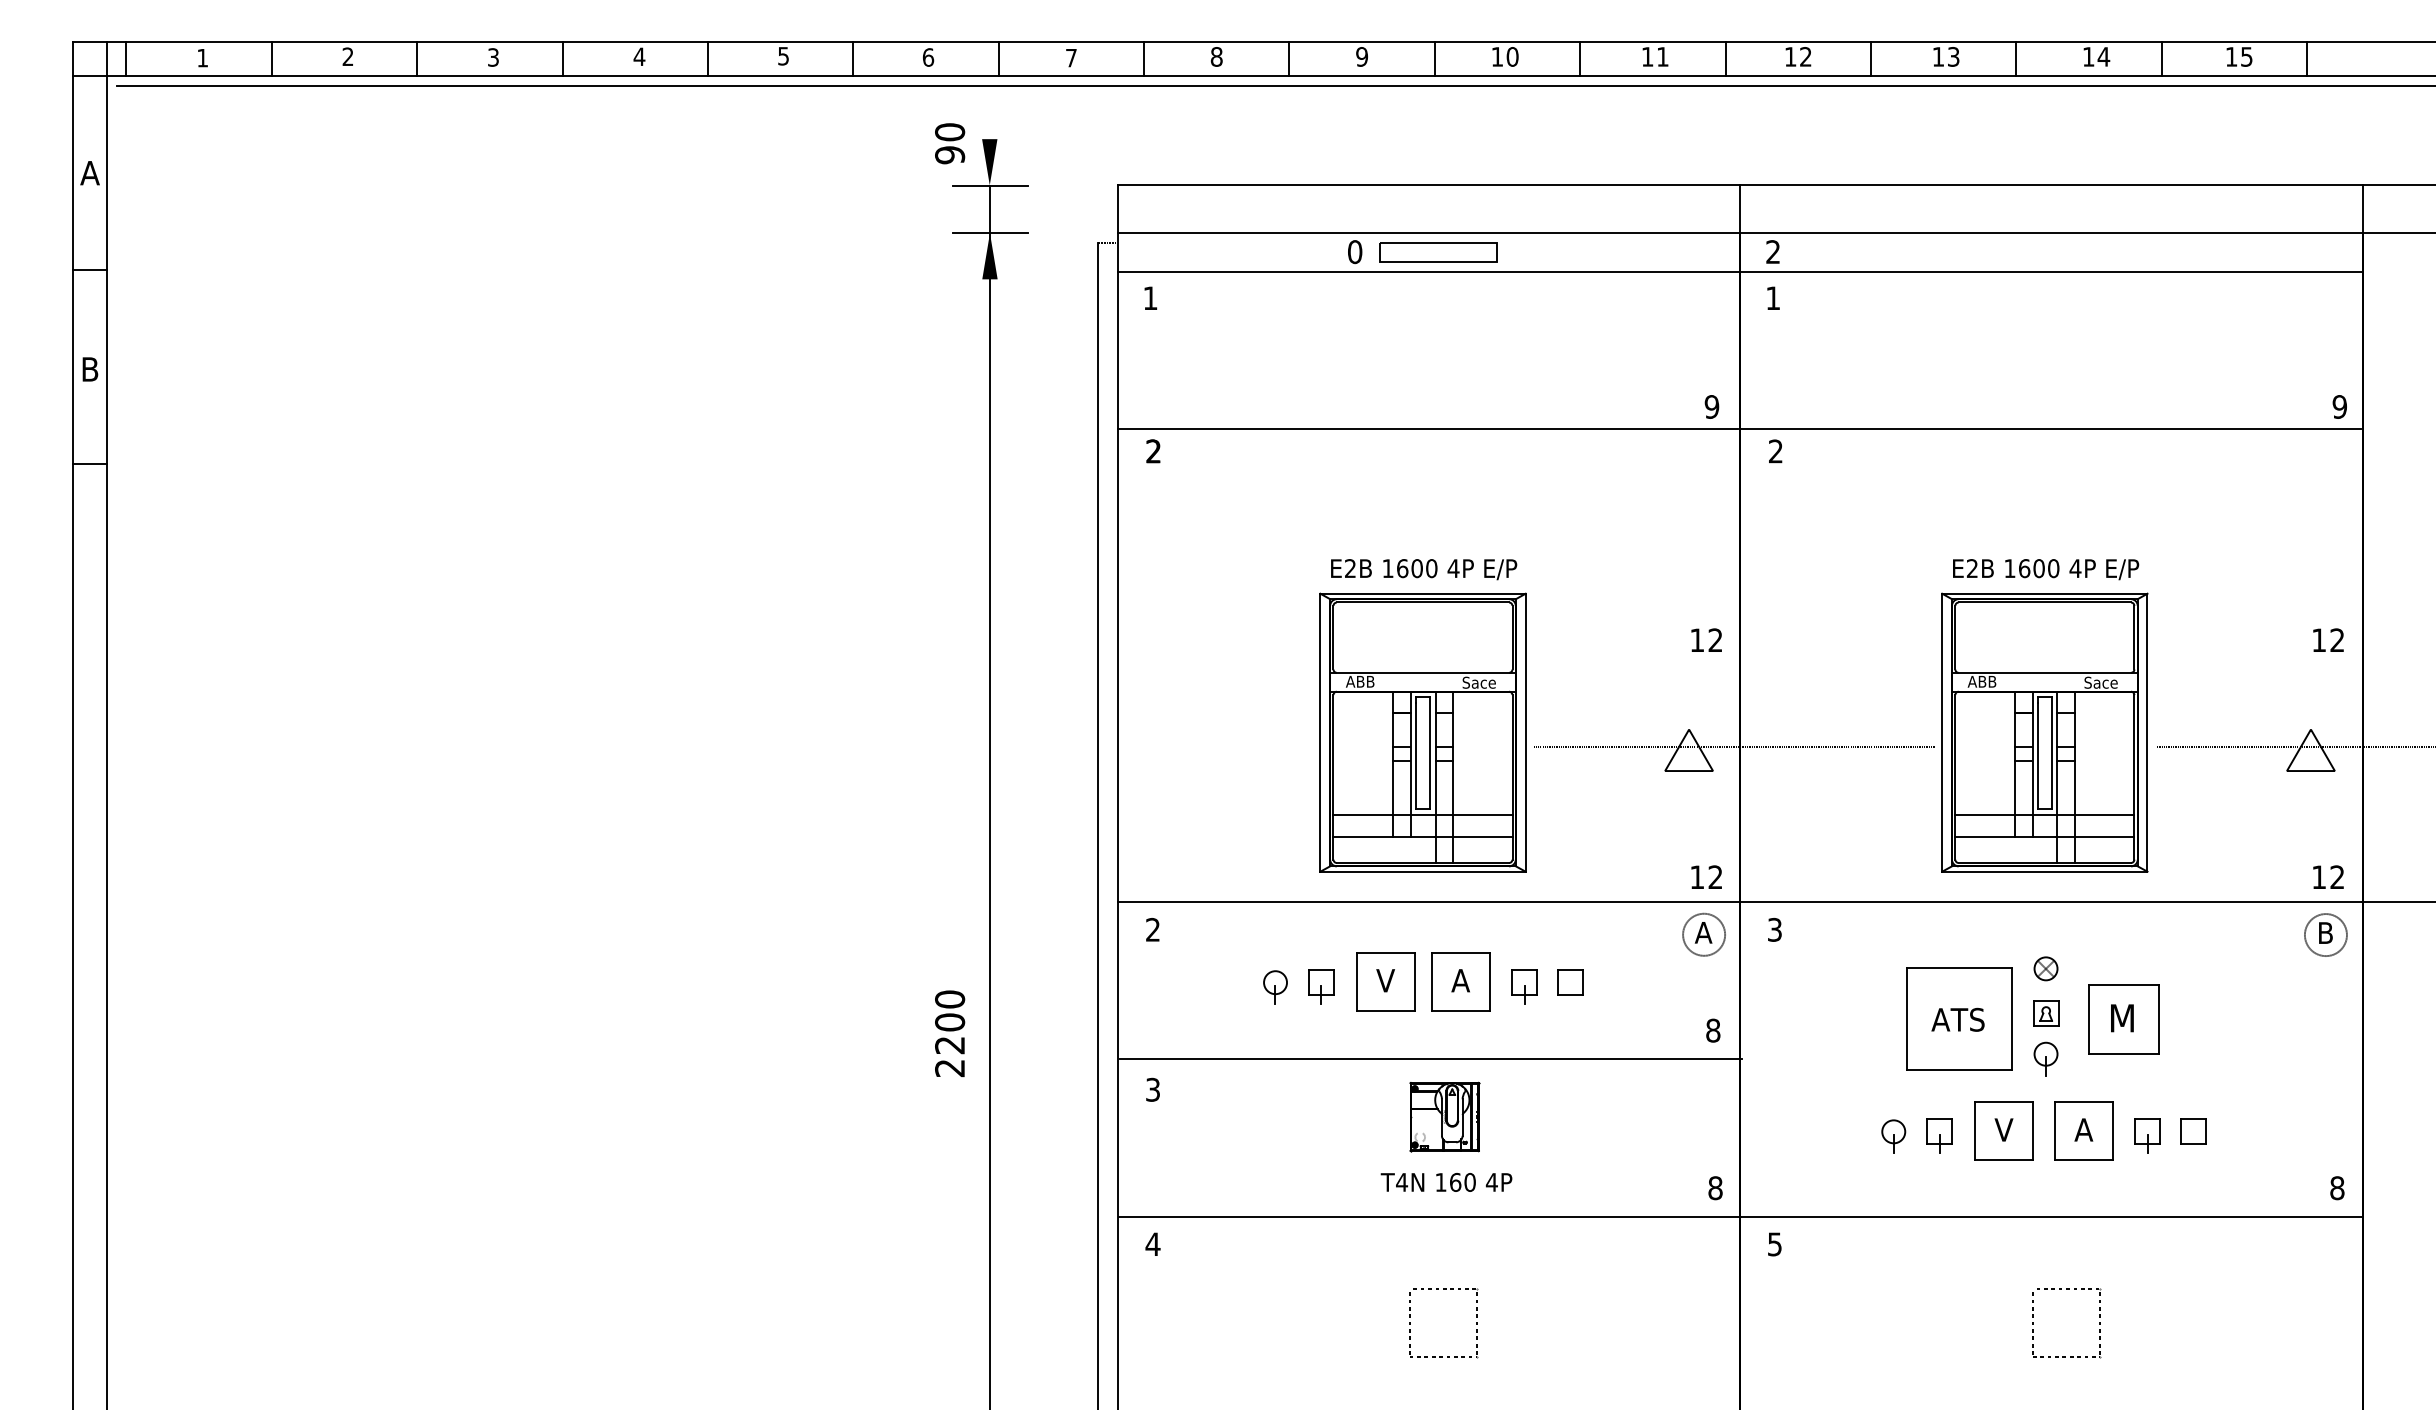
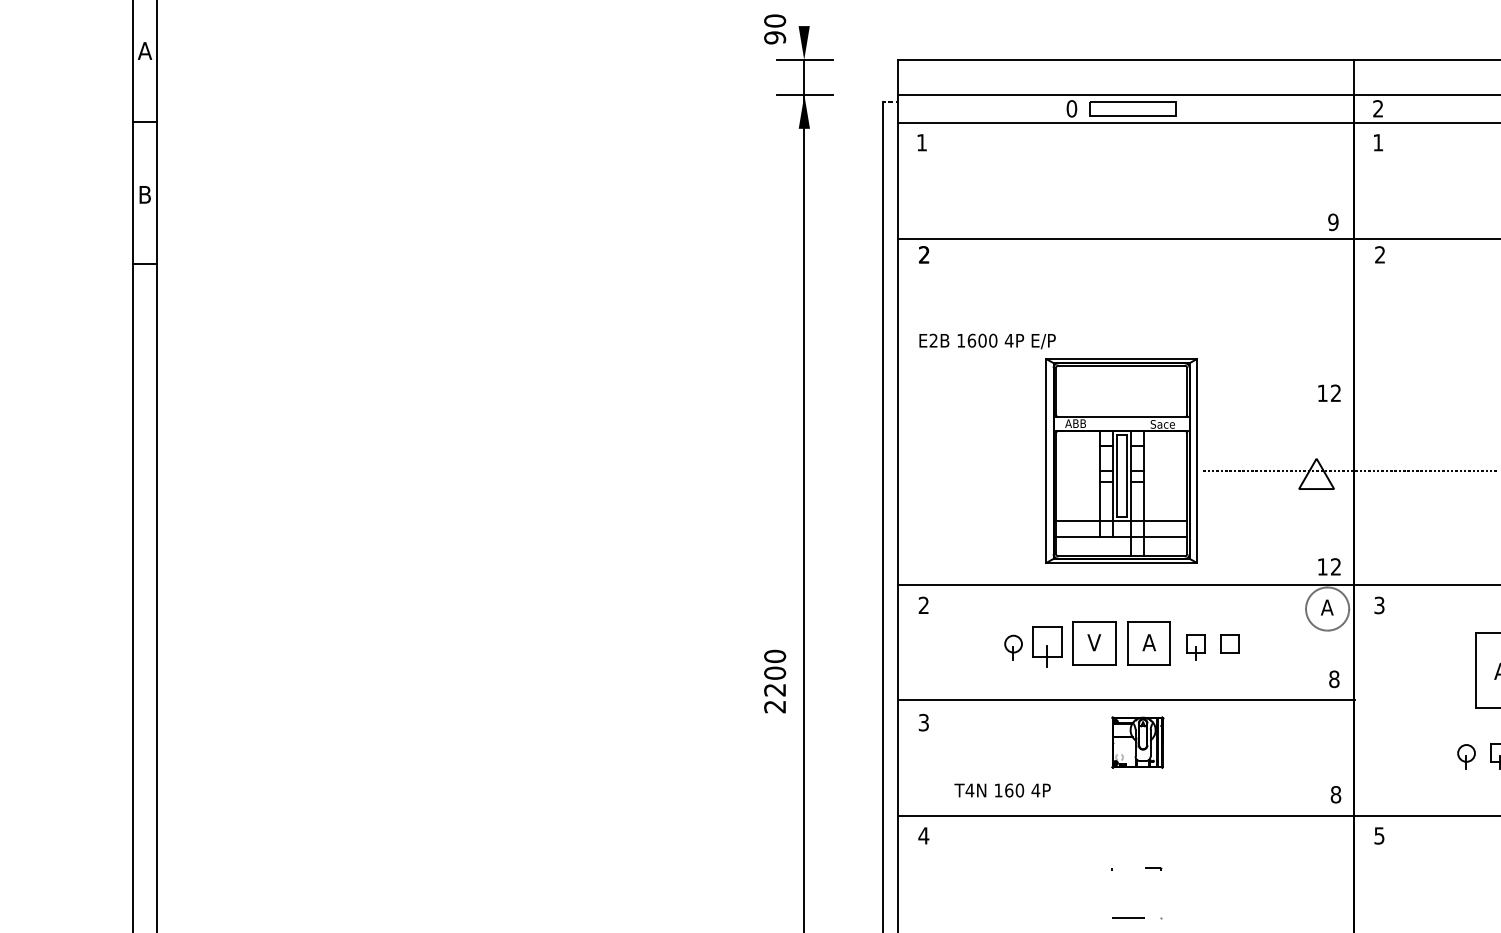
text: (1424, 569) -> (987, 341), moved
circle: (1704, 934) -> (1327, 608), size x1.4
part: (1321, 986) -> (1047, 646), size x1.6
text: (1446, 1182) -> (1002, 790), moved

